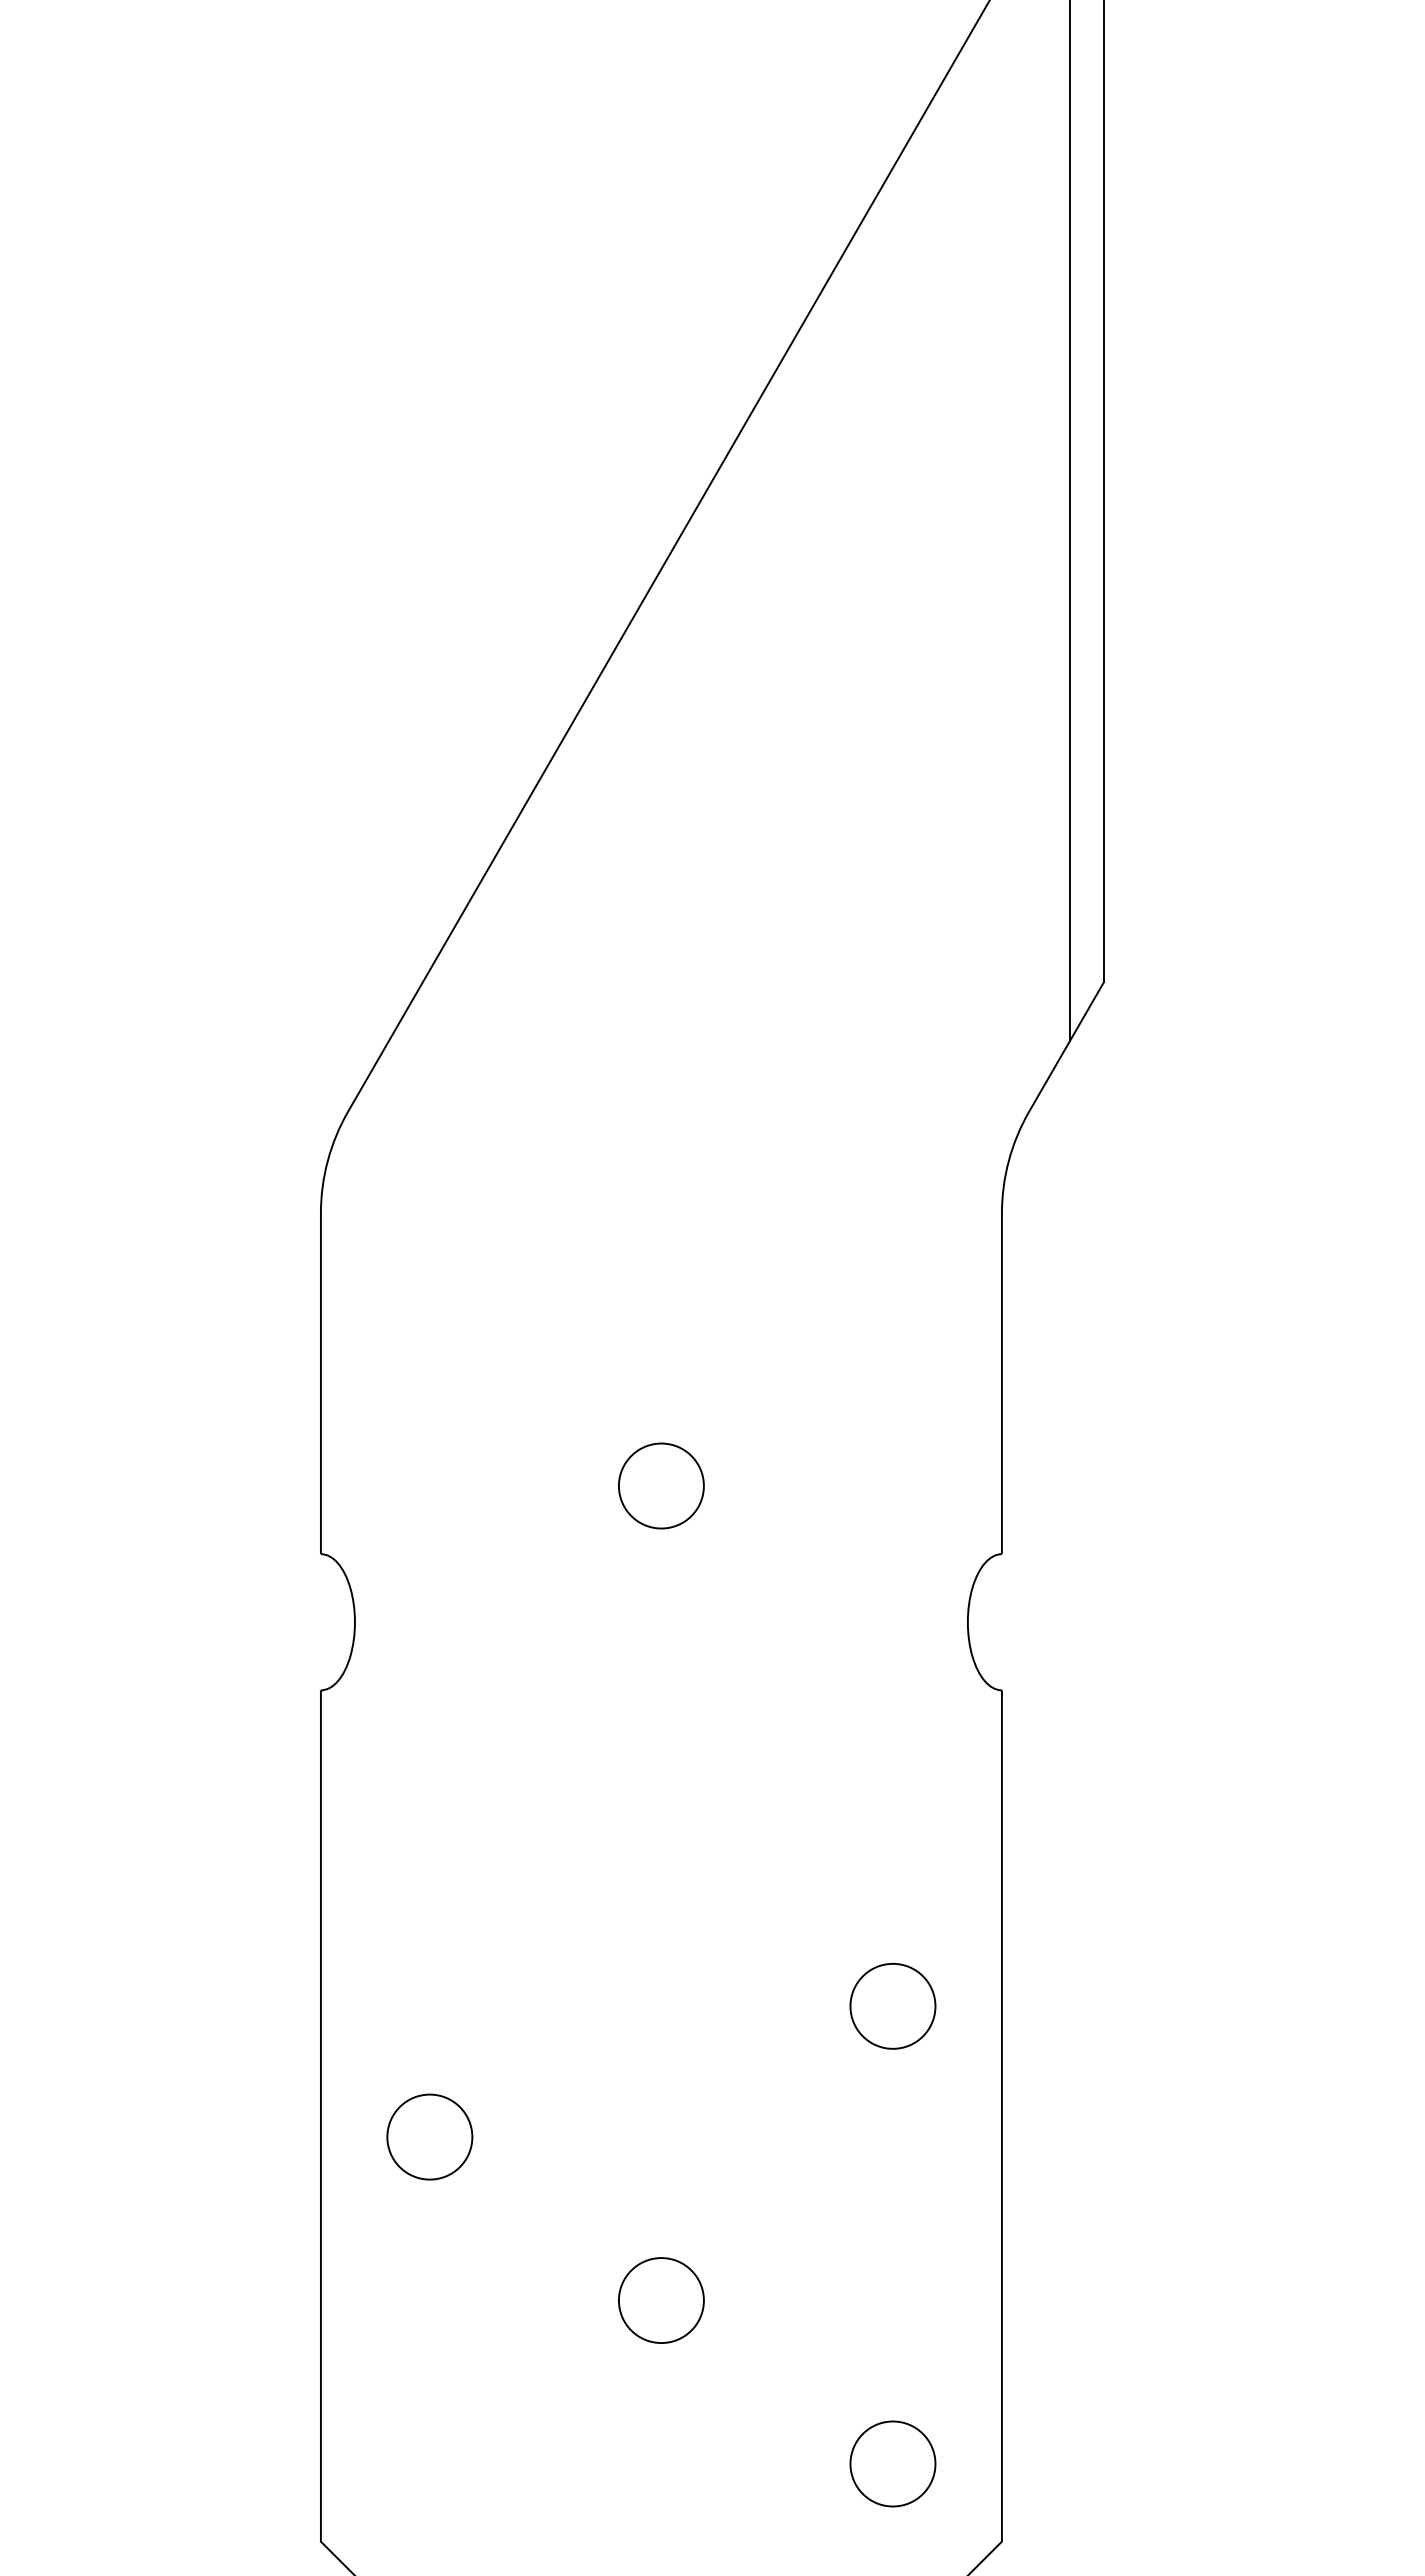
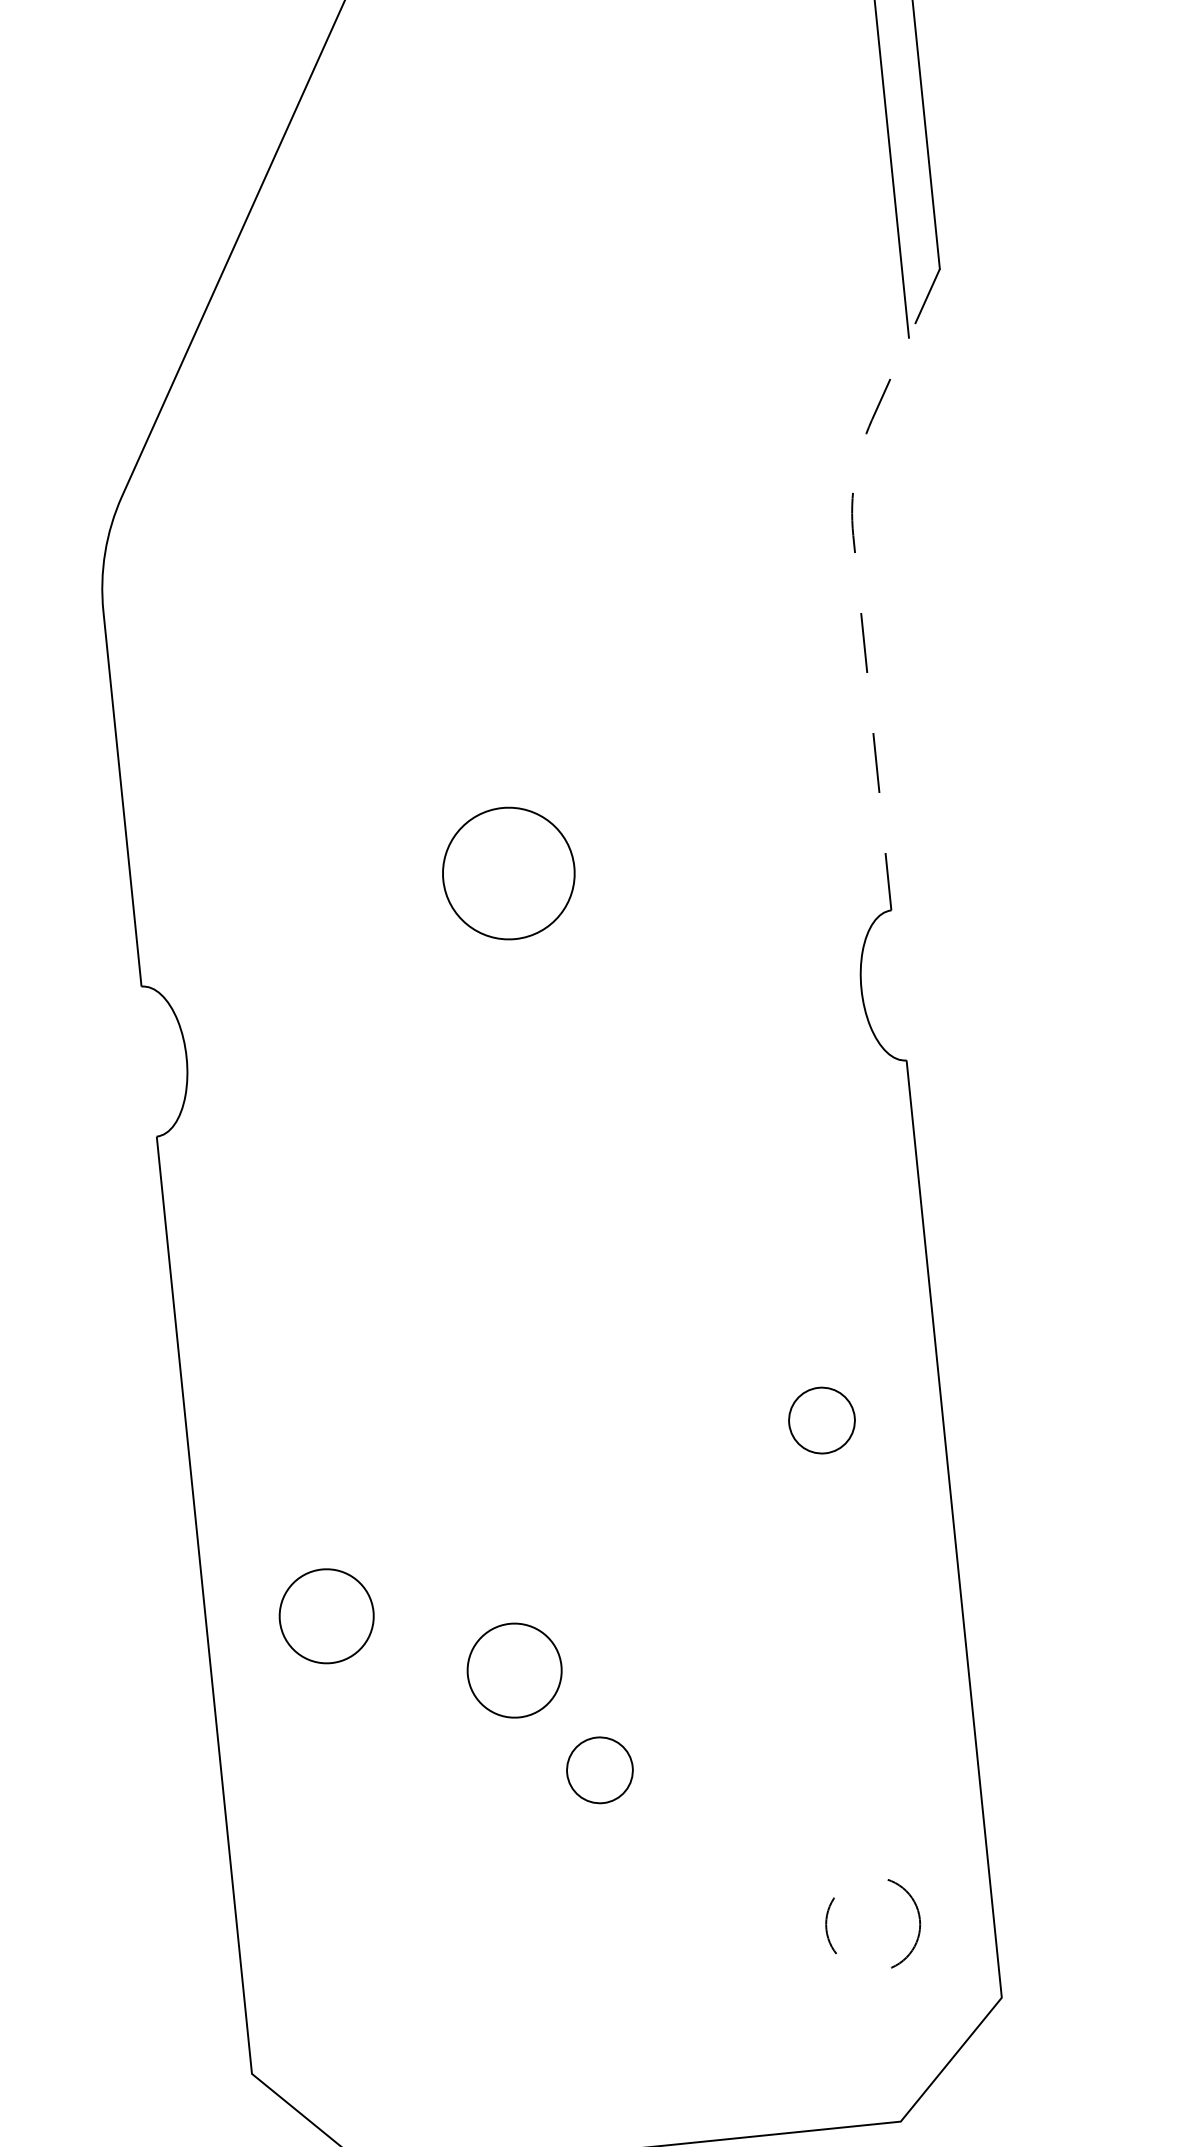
line: (1001, 1248) -> (856, 573), solid -> dashed
circle: (660, 1485) -> (507, 873), size x1.4
circle: (892, 2006) -> (821, 1420), size x0.7
circle: (593, 2202) -> (514, 1670), added
circle: (661, 2300) -> (600, 1770), size x0.7
circle: (892, 2463) -> (872, 1923), solid -> dashed

